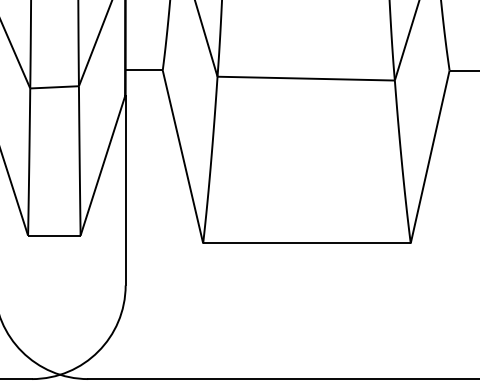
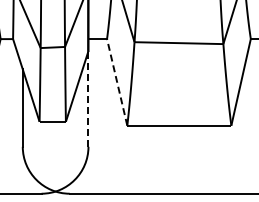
line: (183, 157) -> (117, 82), solid -> dashed
line: (125, 189) -> (88, 98), solid -> dashed

